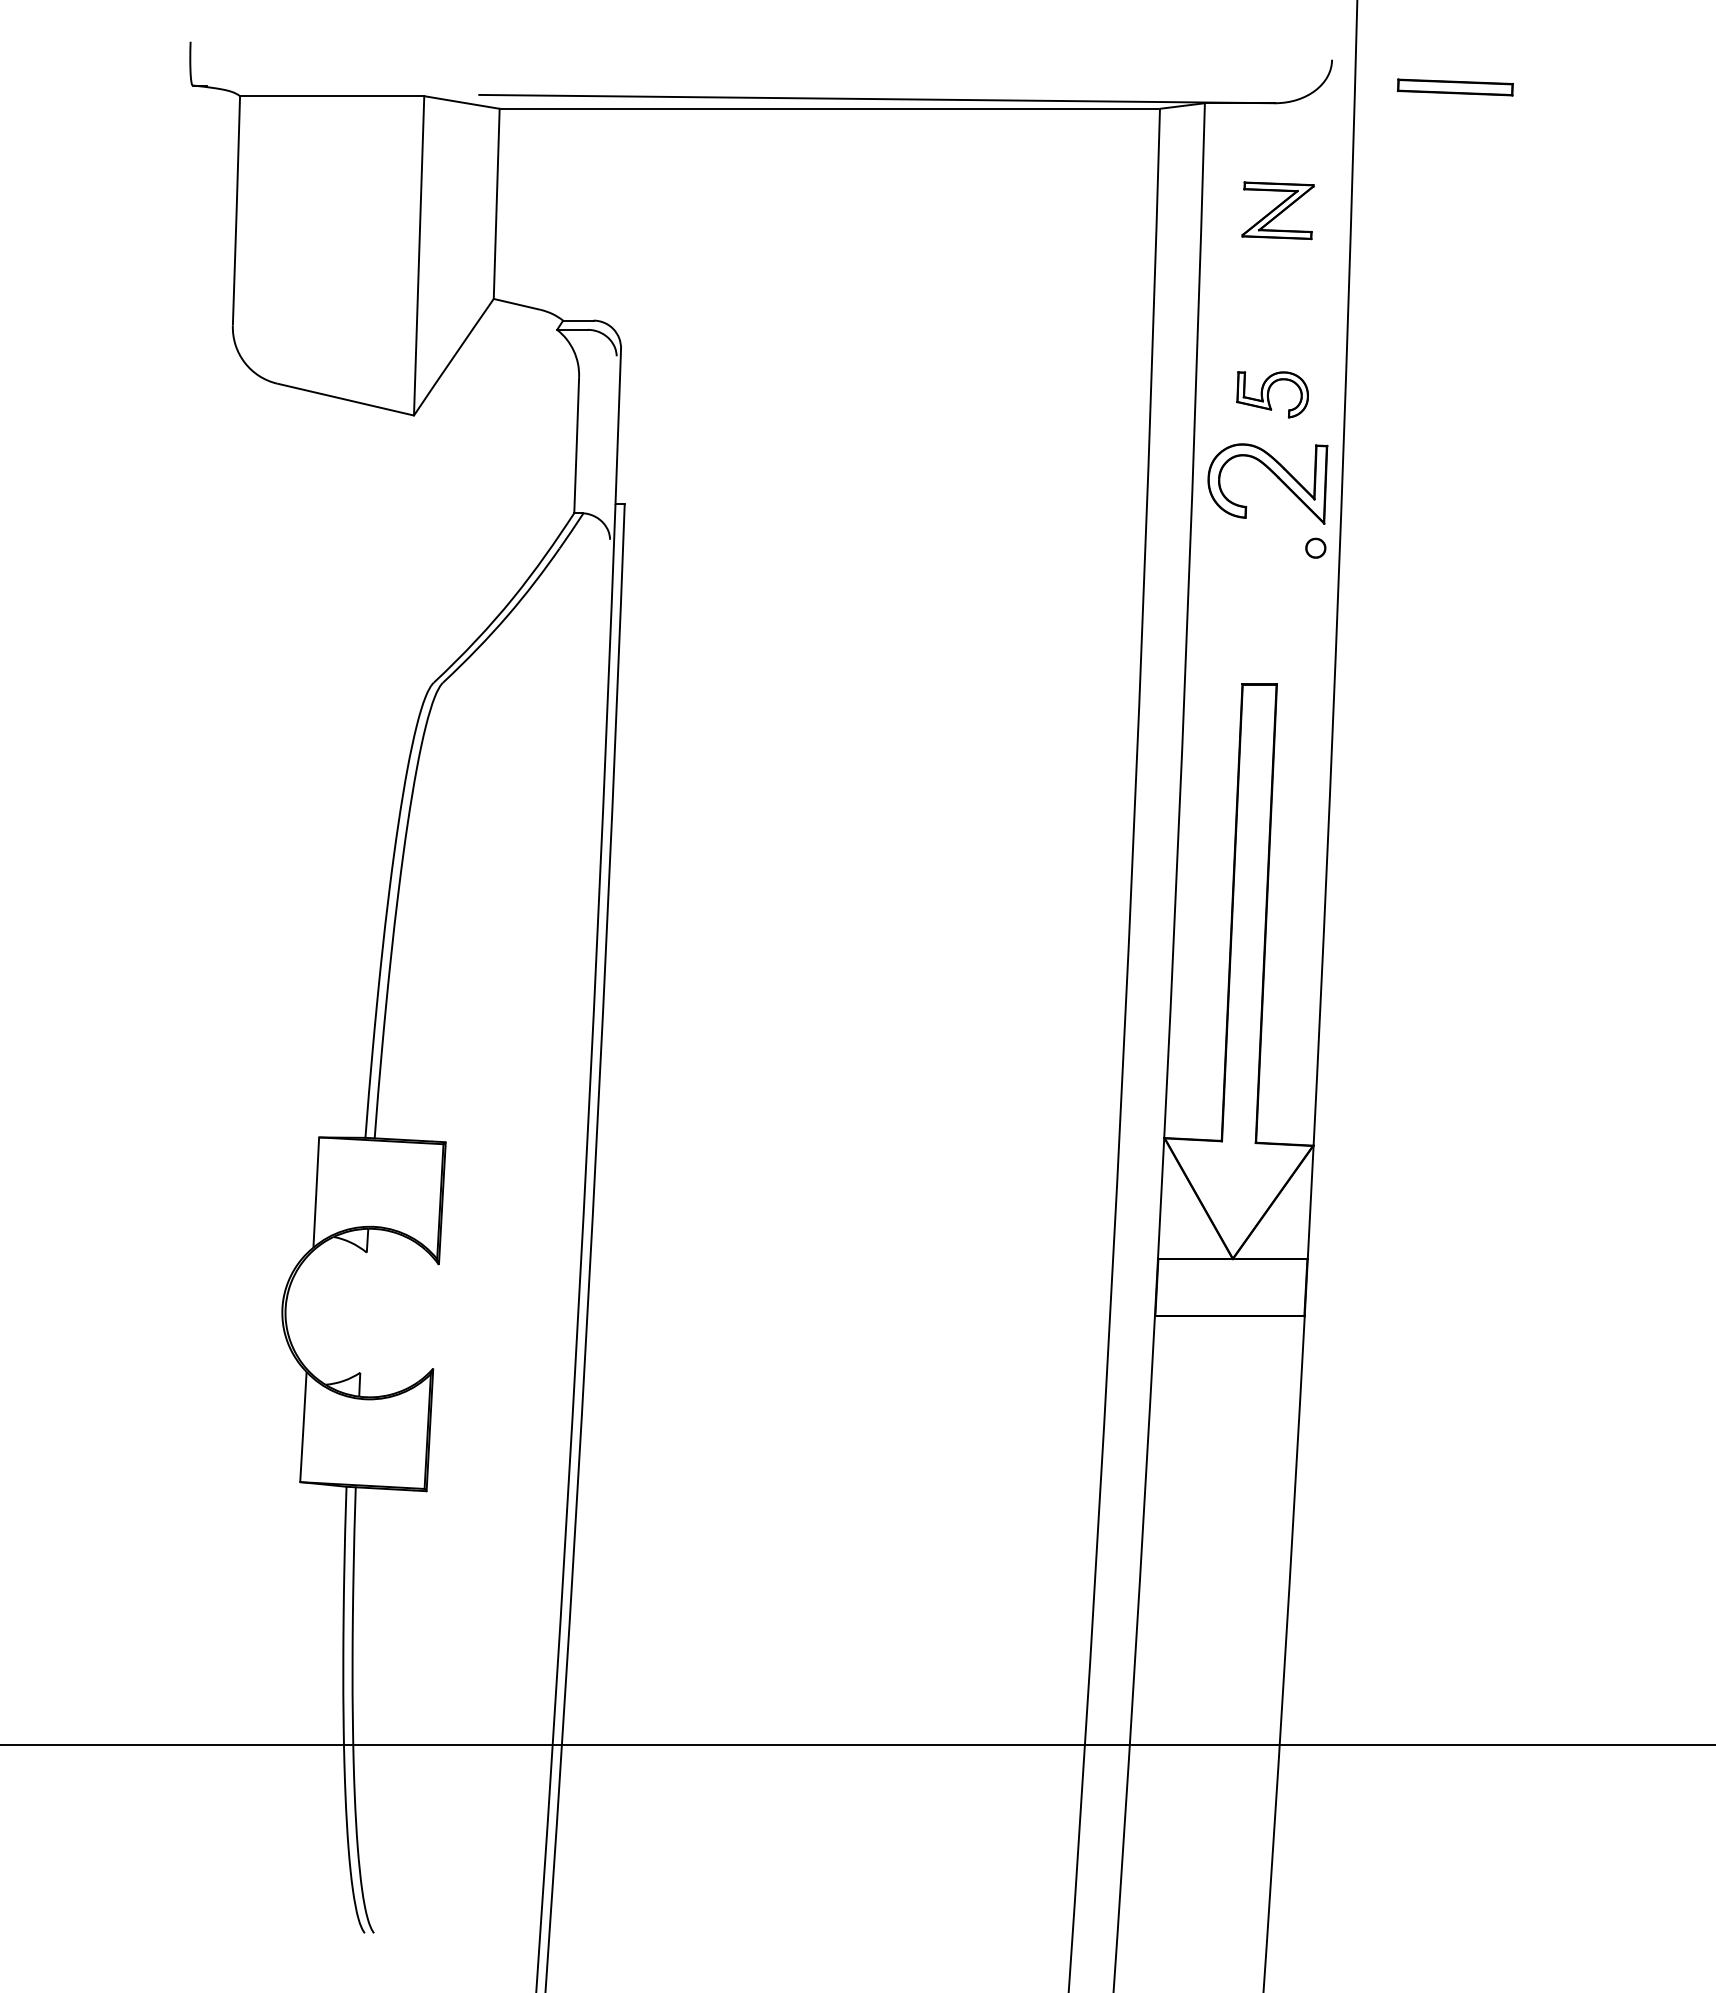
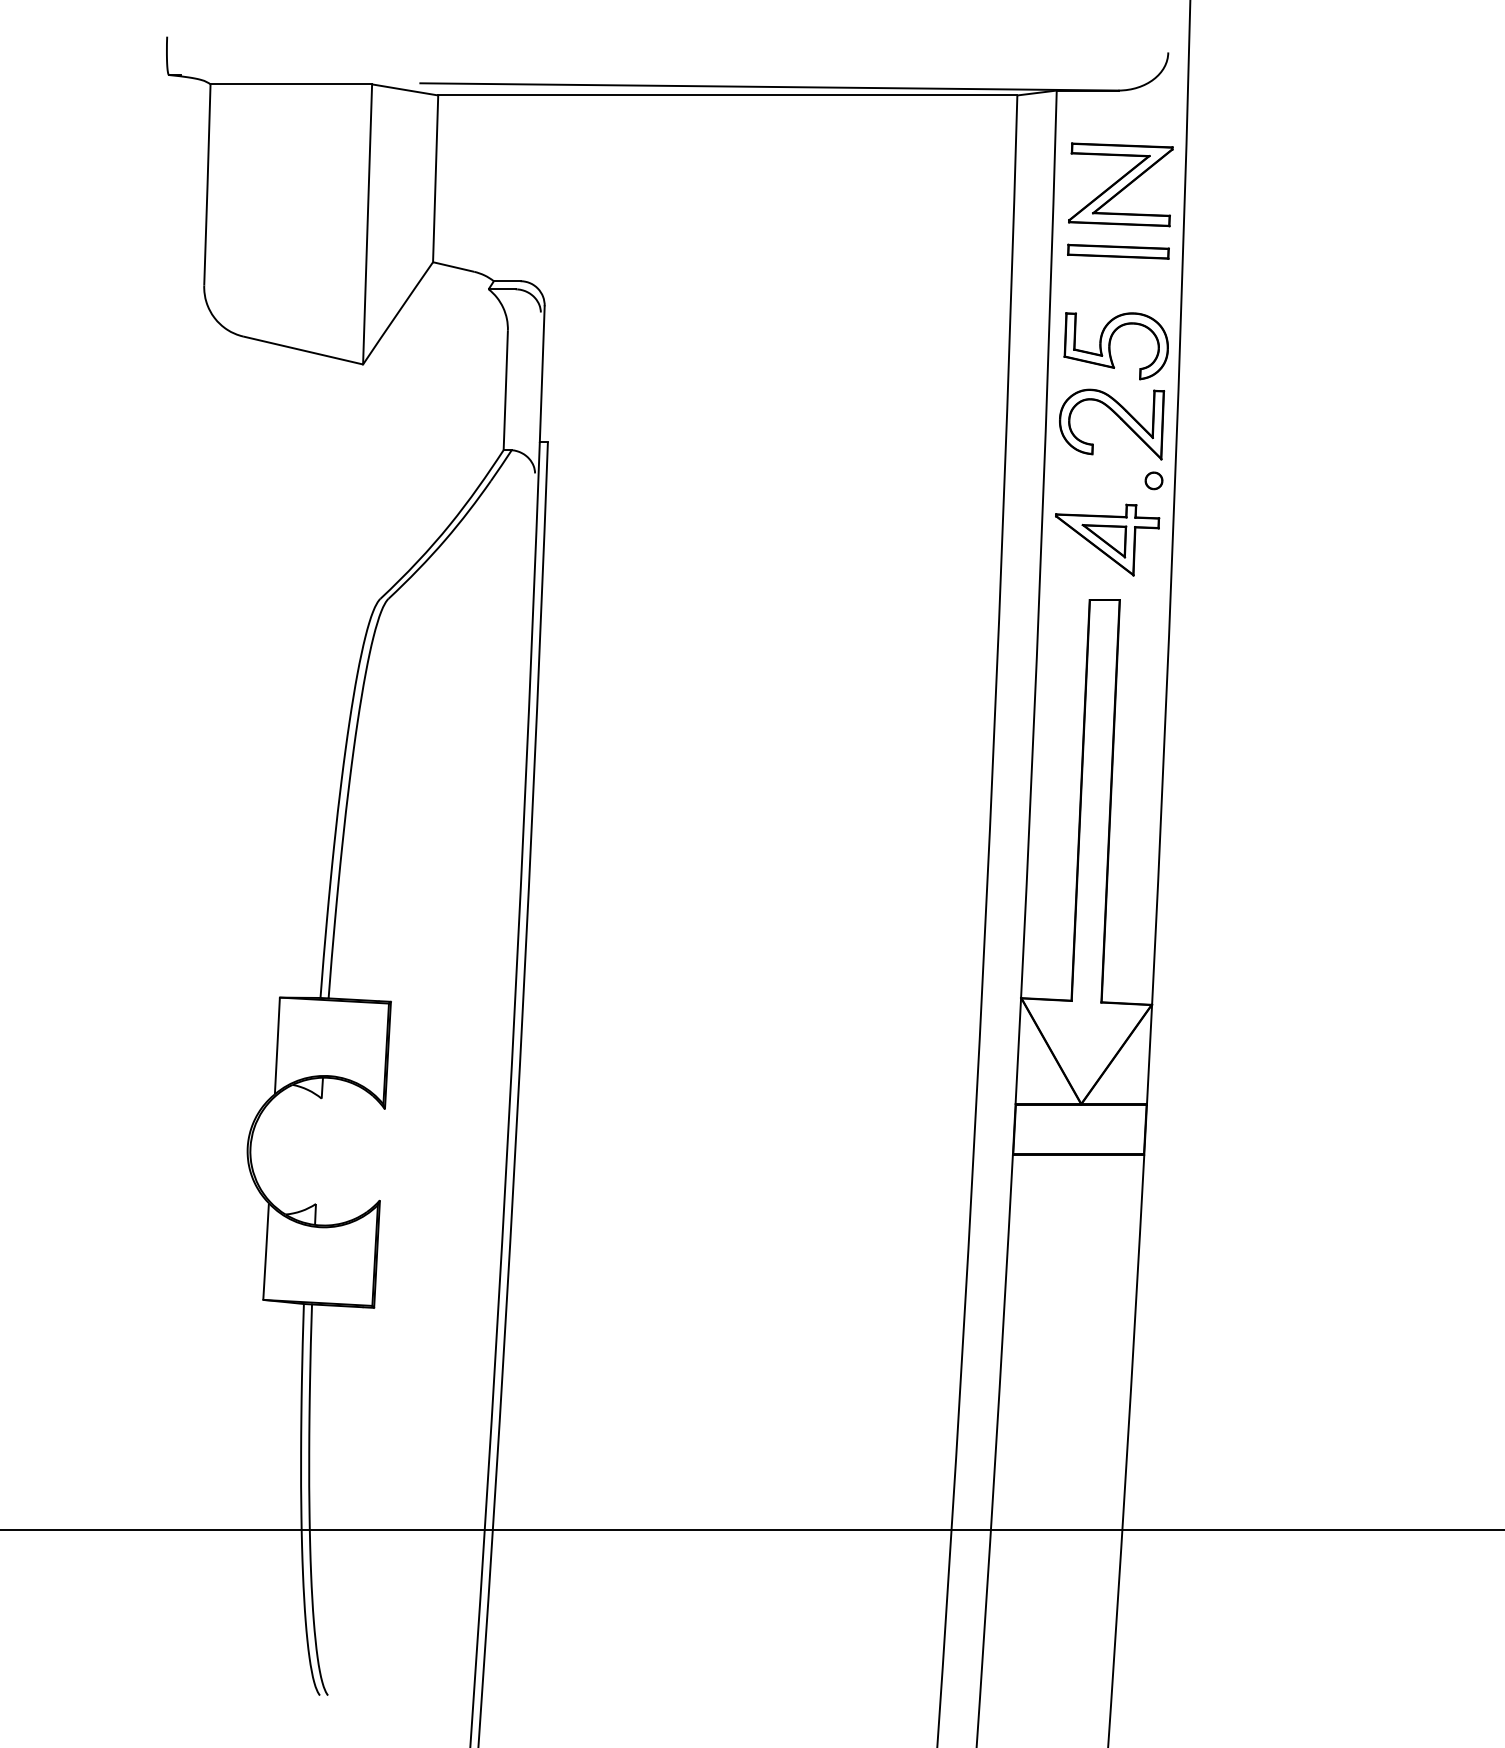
part: (1455, 87) -> (1118, 251), moved
part: (1277, 210) -> (1120, 184), size x1.67
part: (1271, 395) -> (1115, 346), size x1.67
part: (1262, 615) -> (1107, 539), added

